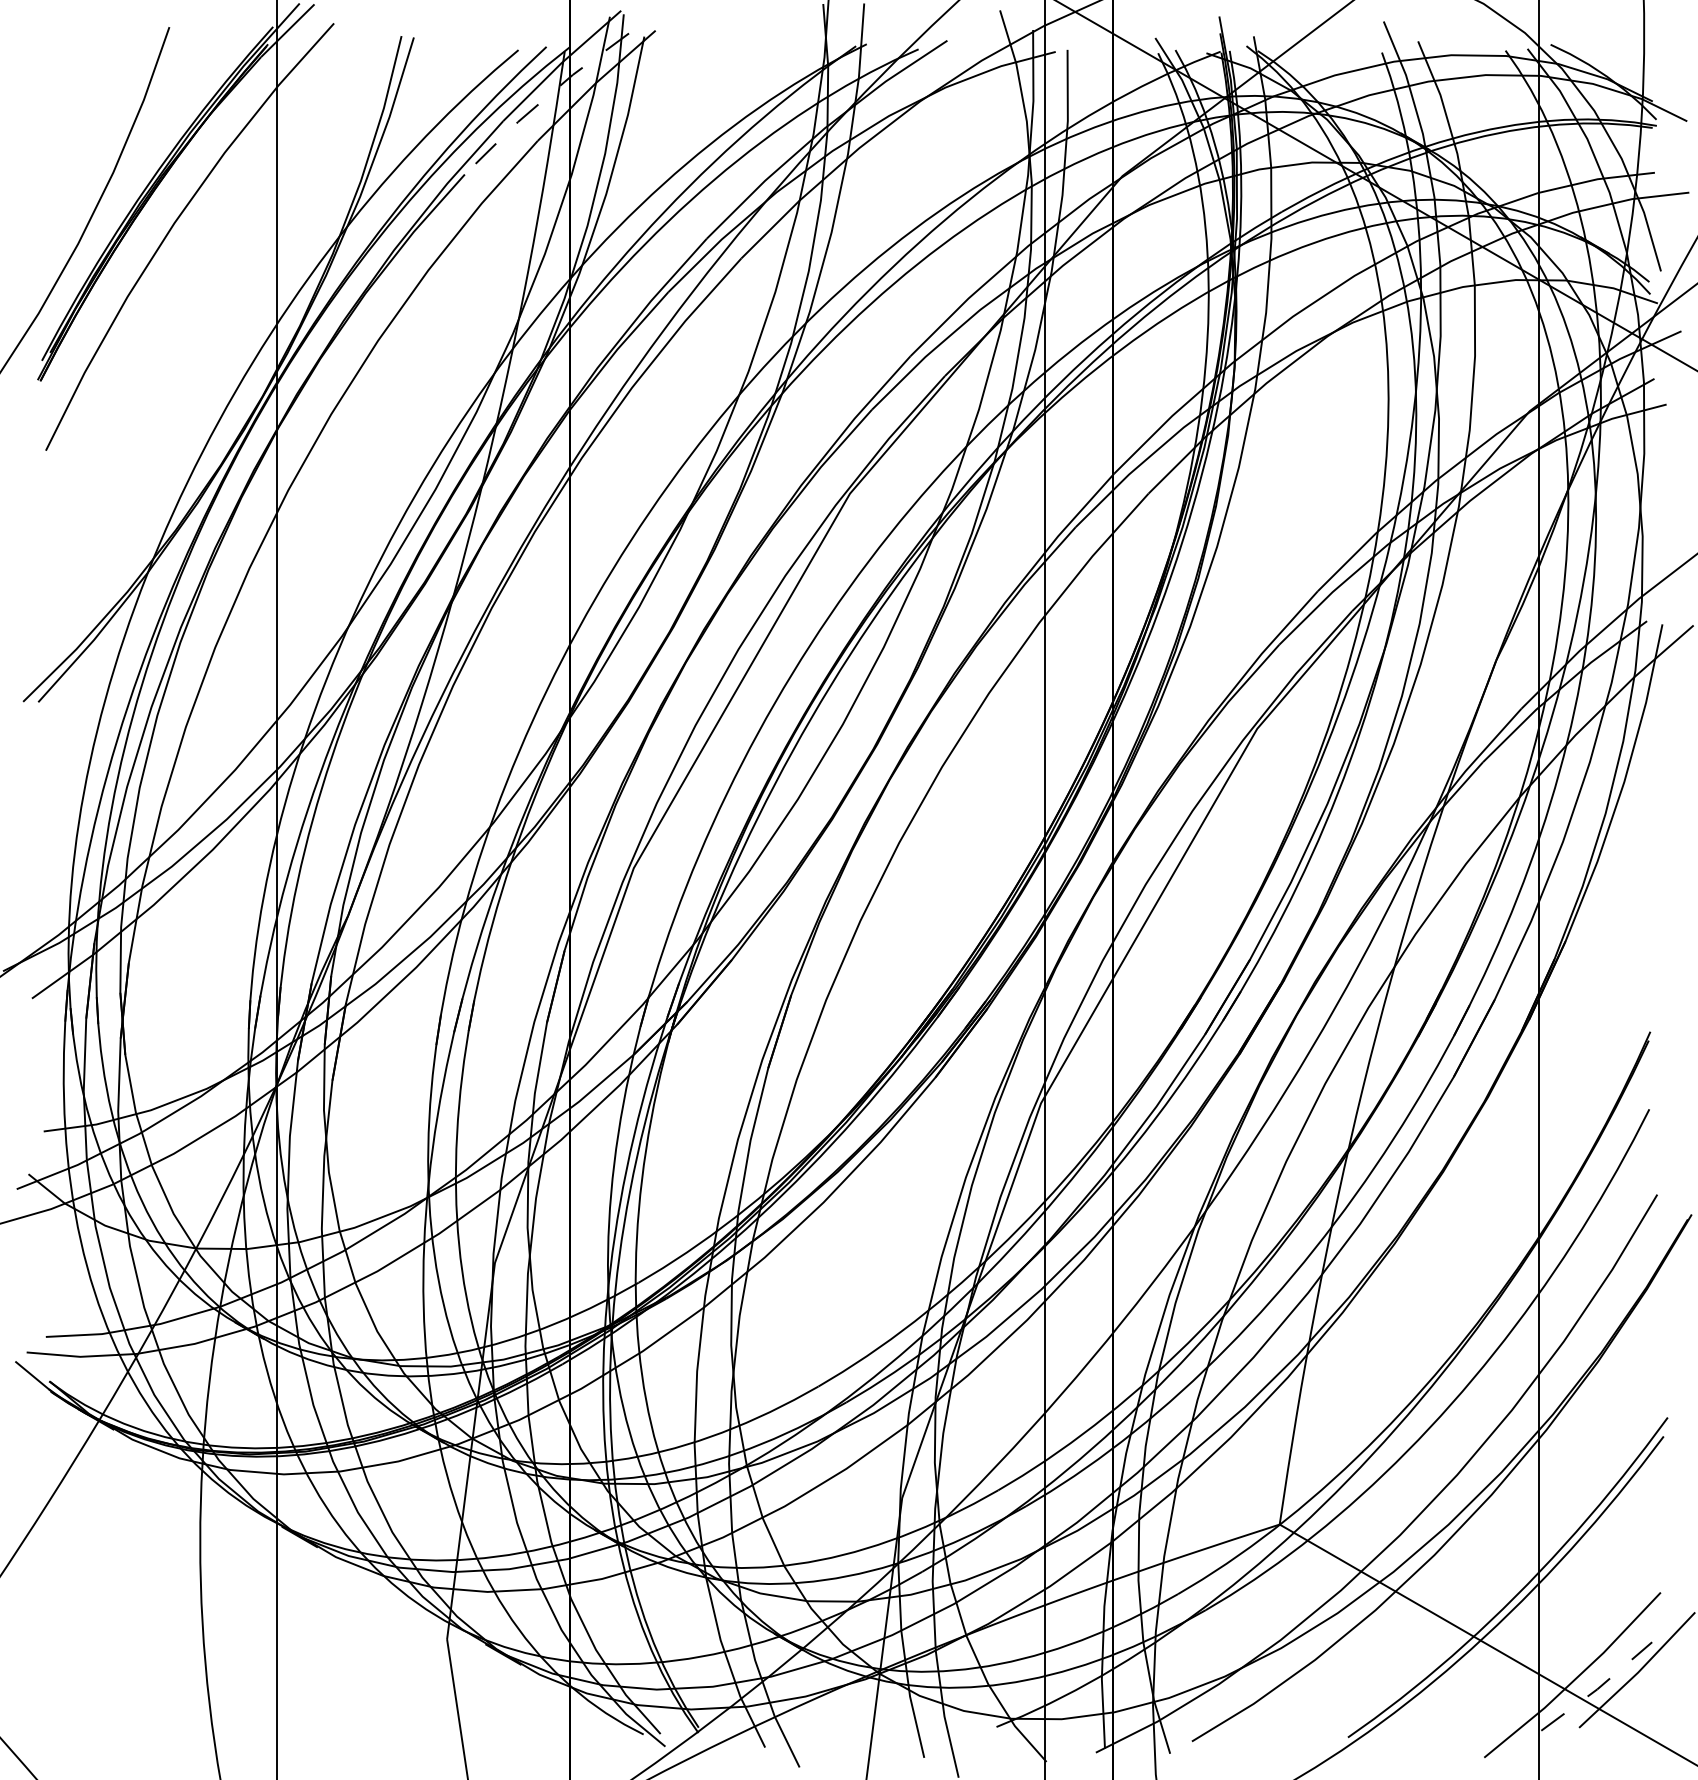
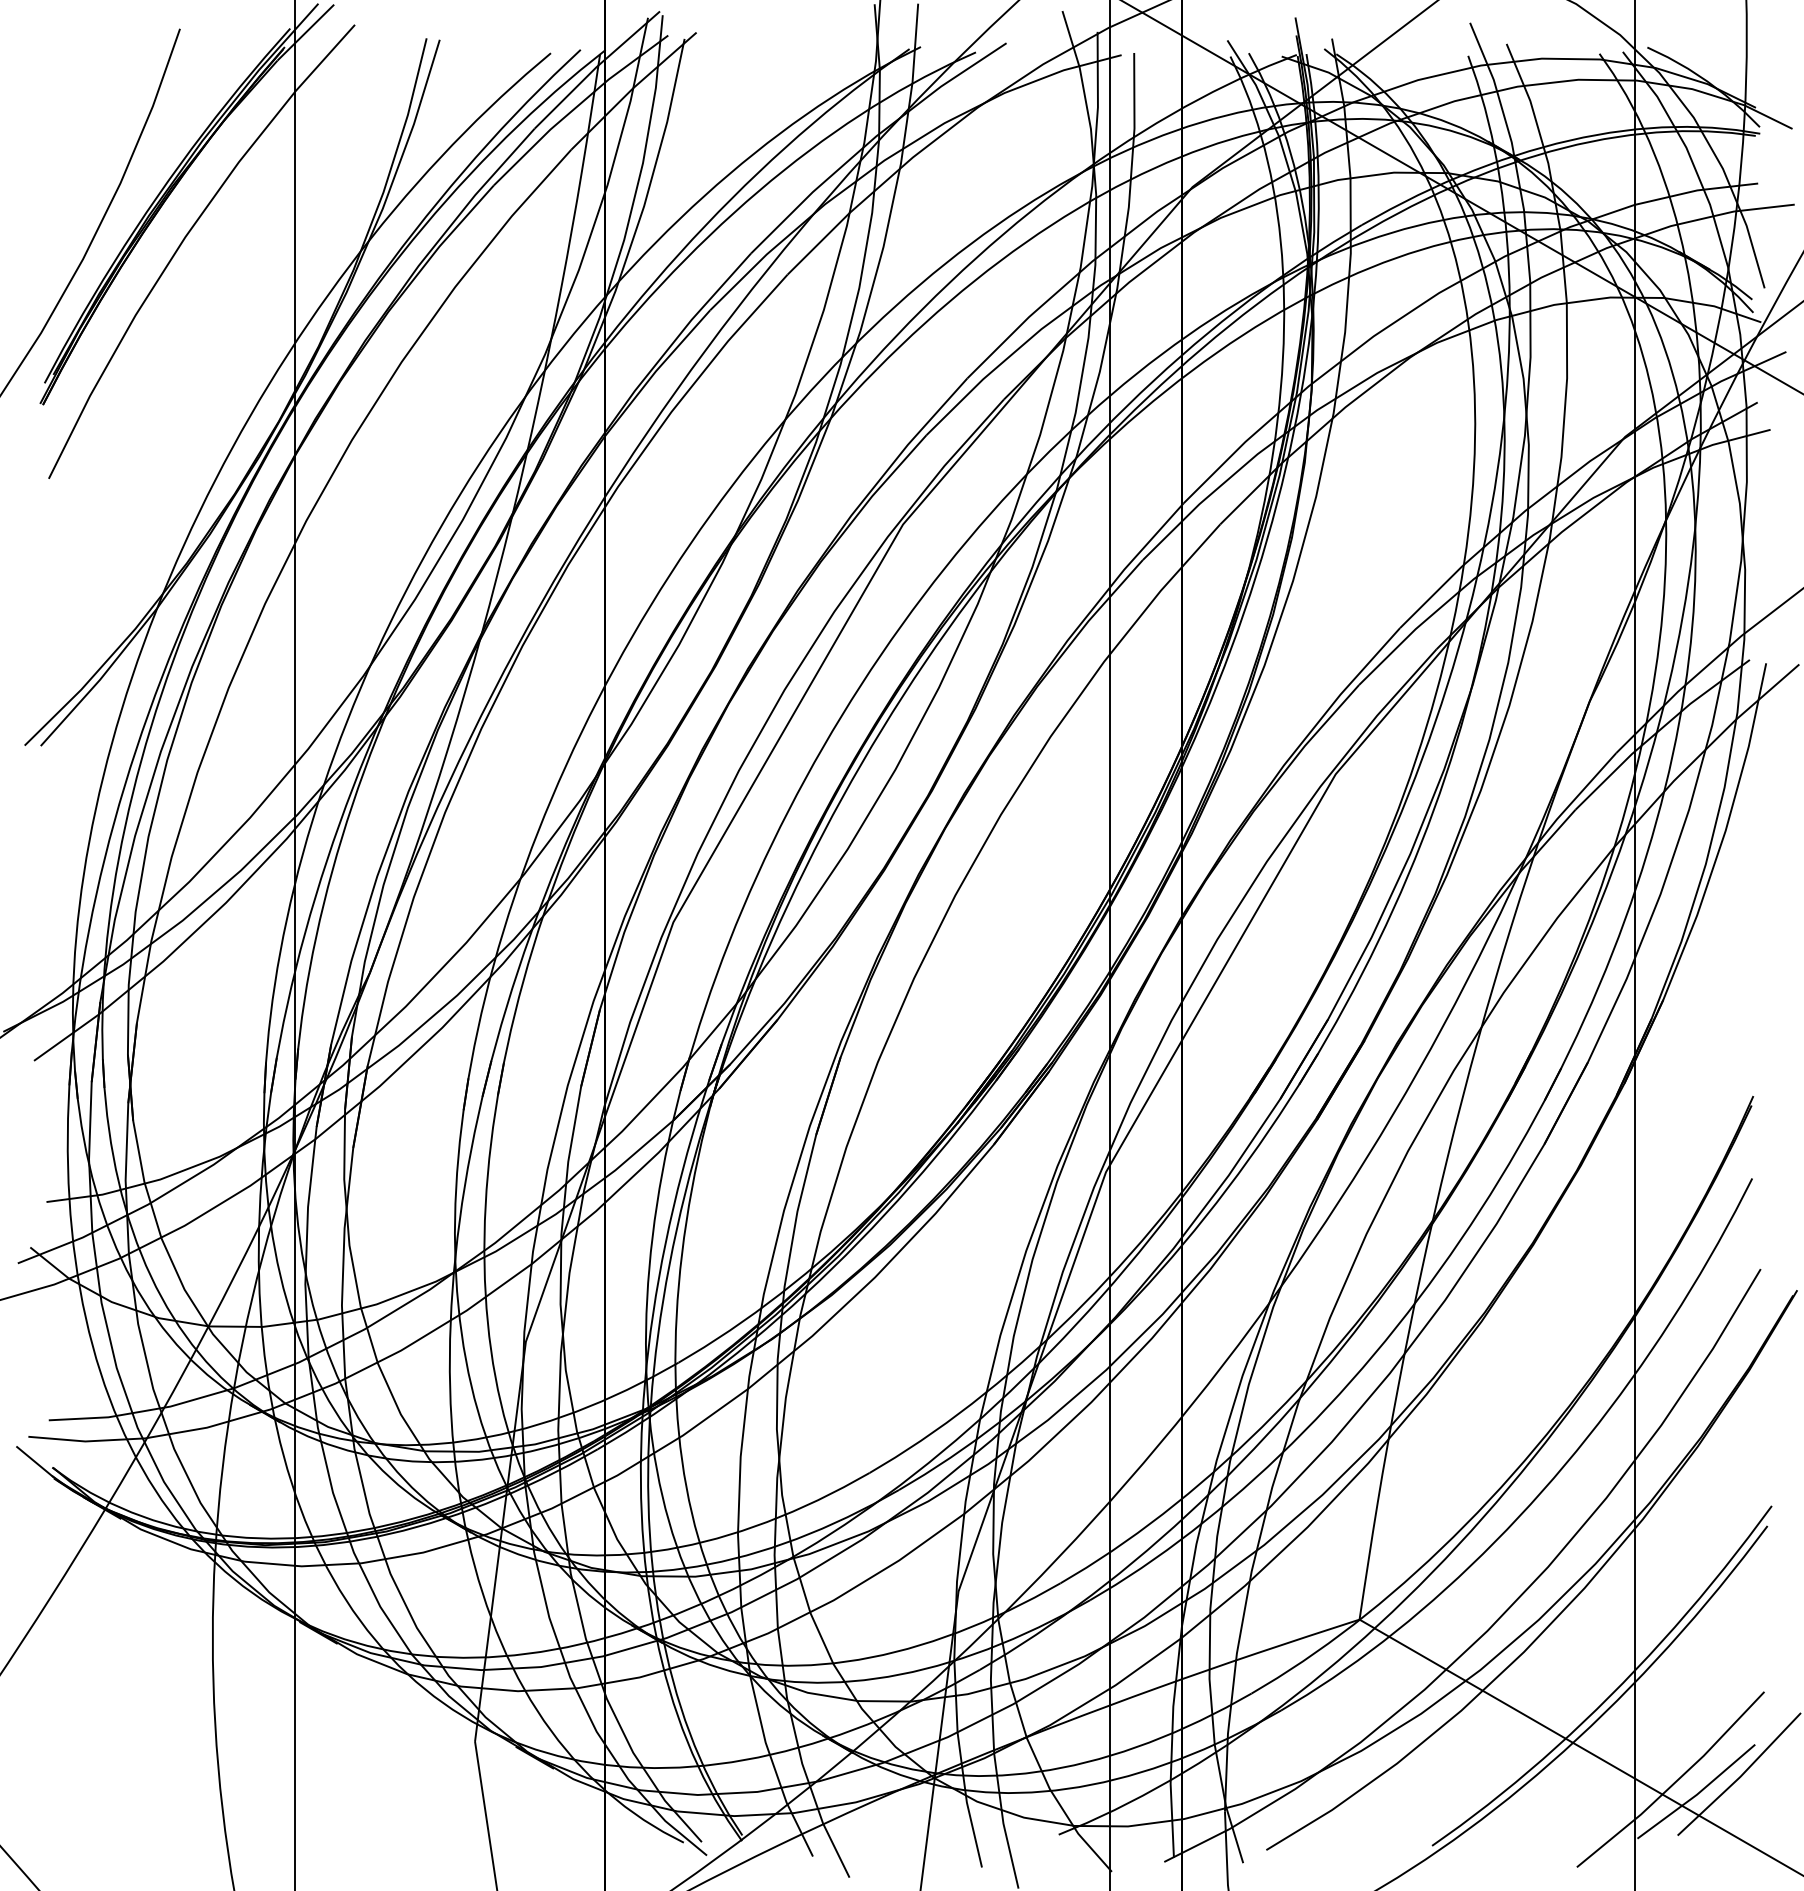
line: (543, 100) -> (577, 106), dashed -> solid
line: (1597, 1689) -> (1697, 1794), dashed -> solid

